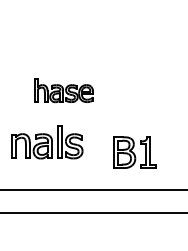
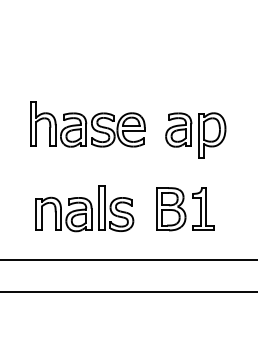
part: (63, 90) -> (87, 124), size x1.43
part: (142, 98) -> (195, 135), added
part: (46, 141) -> (84, 208), moved

